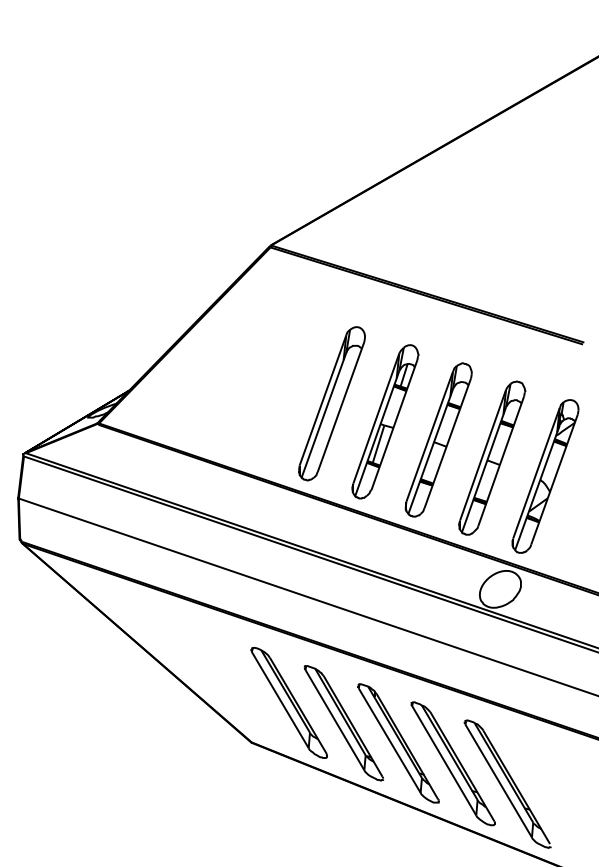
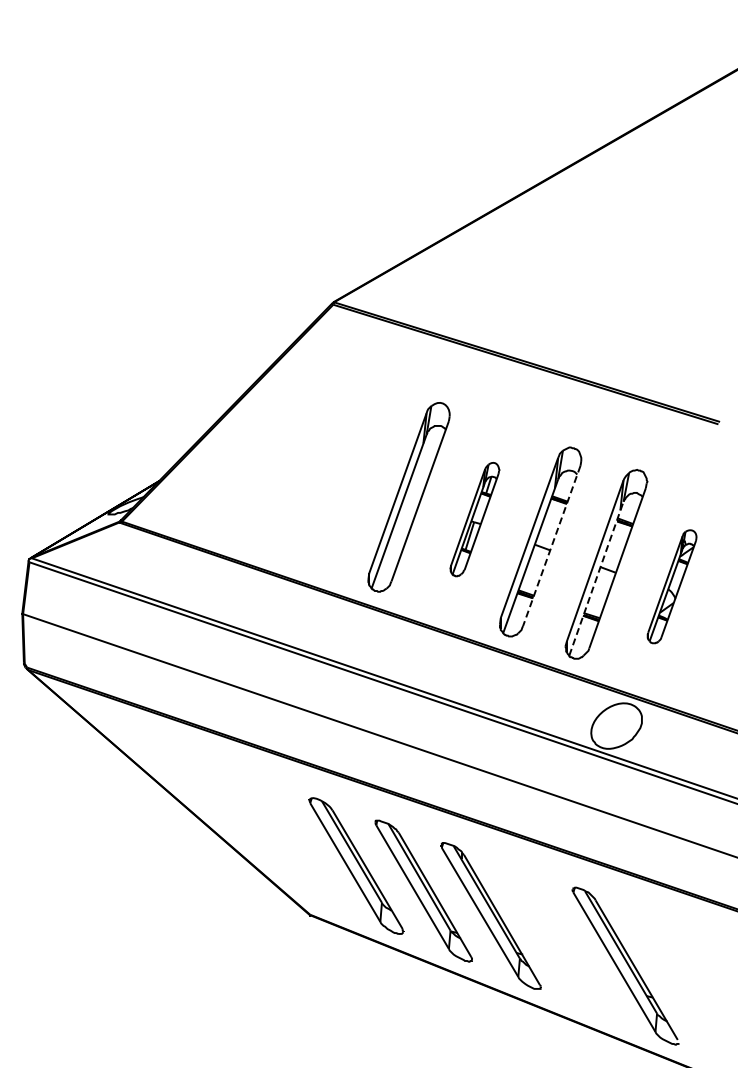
part: (385, 421) -> (474, 519), size x0.6
line: (447, 443) -> (551, 546), solid -> dashed
line: (484, 469) -> (596, 578), solid -> dashed
part: (544, 476) -> (671, 586), size x0.6
part: (453, 763) -> (558, 940), removed

